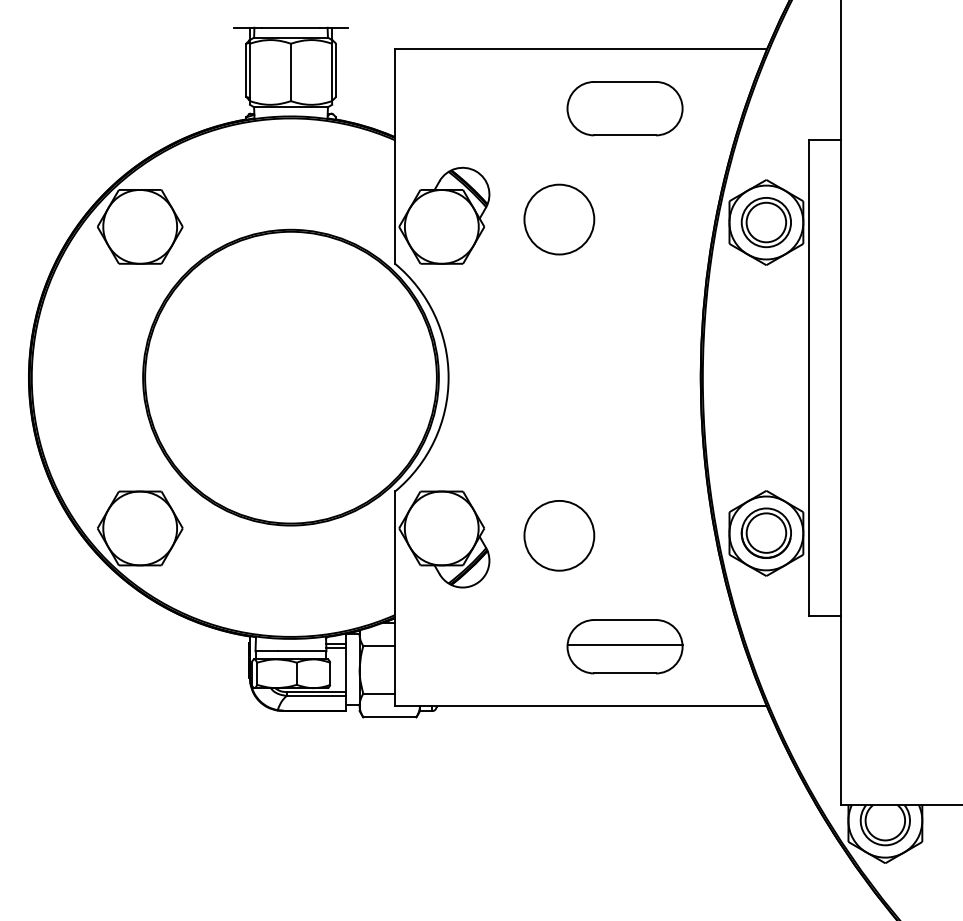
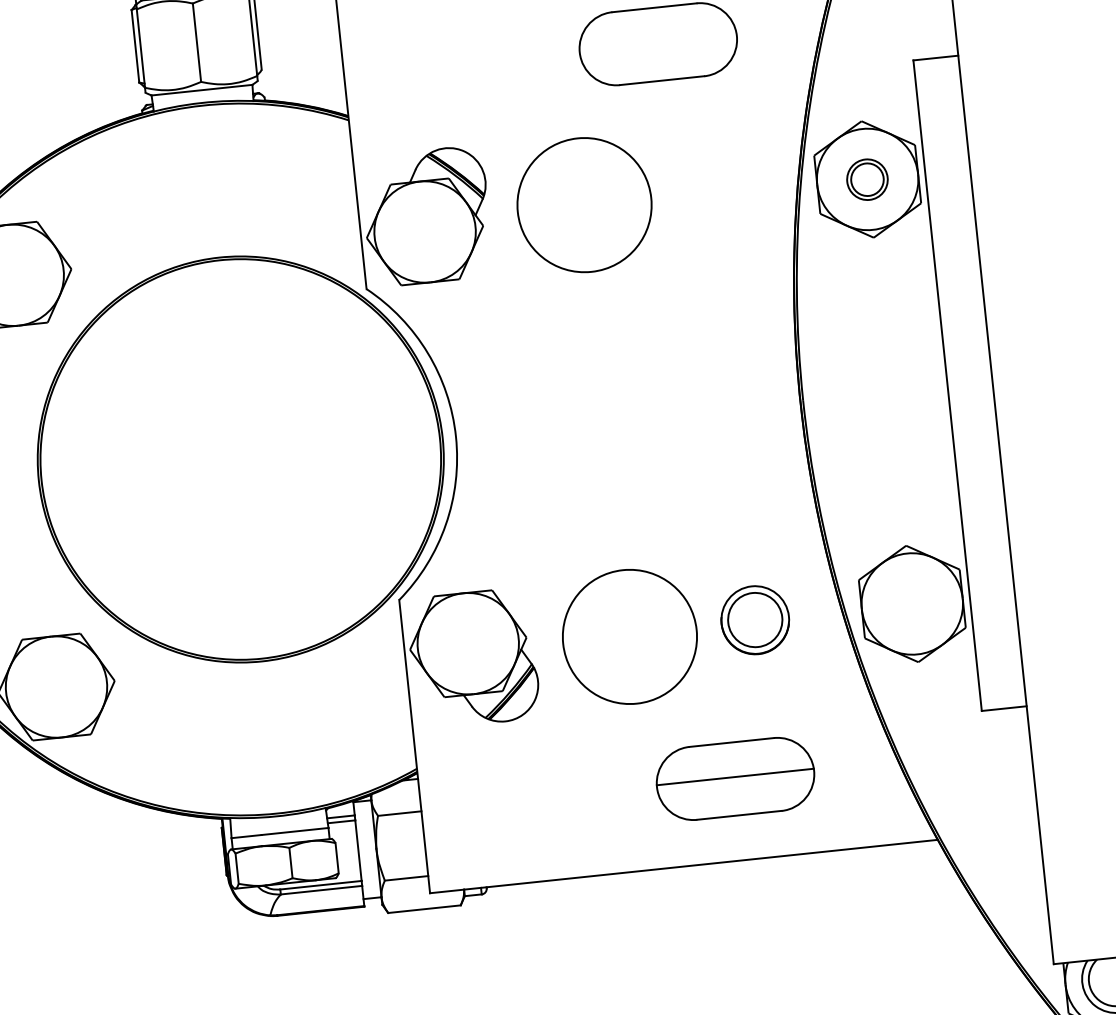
circle: (559, 219) -> (584, 204), size x1.4
part: (765, 222) -> (866, 179), size x0.6
part: (765, 532) -> (753, 619), moved
circle: (559, 535) -> (630, 636), size x1.4

